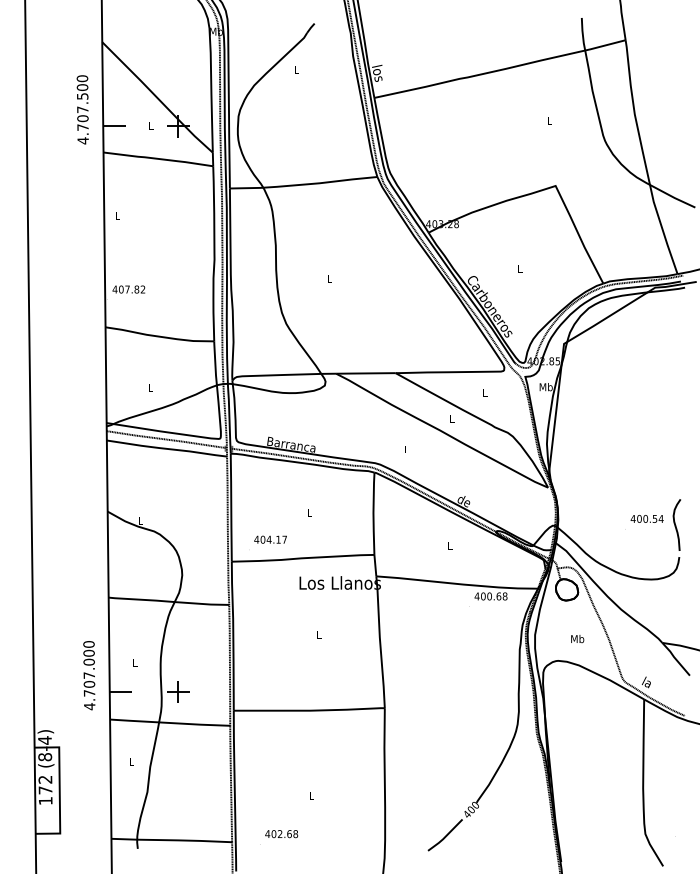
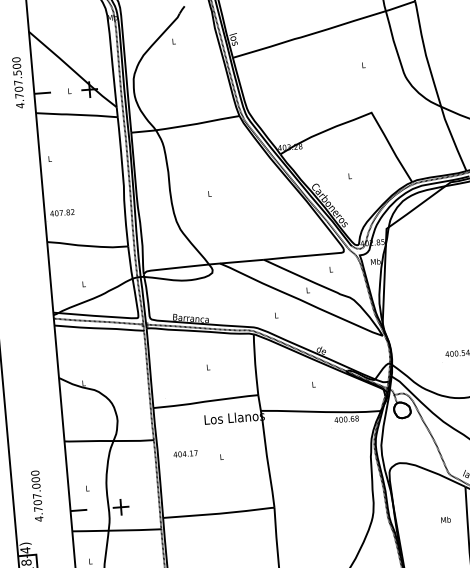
text: (270, 539) -> (185, 453), moved
text: (577, 639) -> (445, 520), moved
text: (89, 675) -> (37, 496), moved

